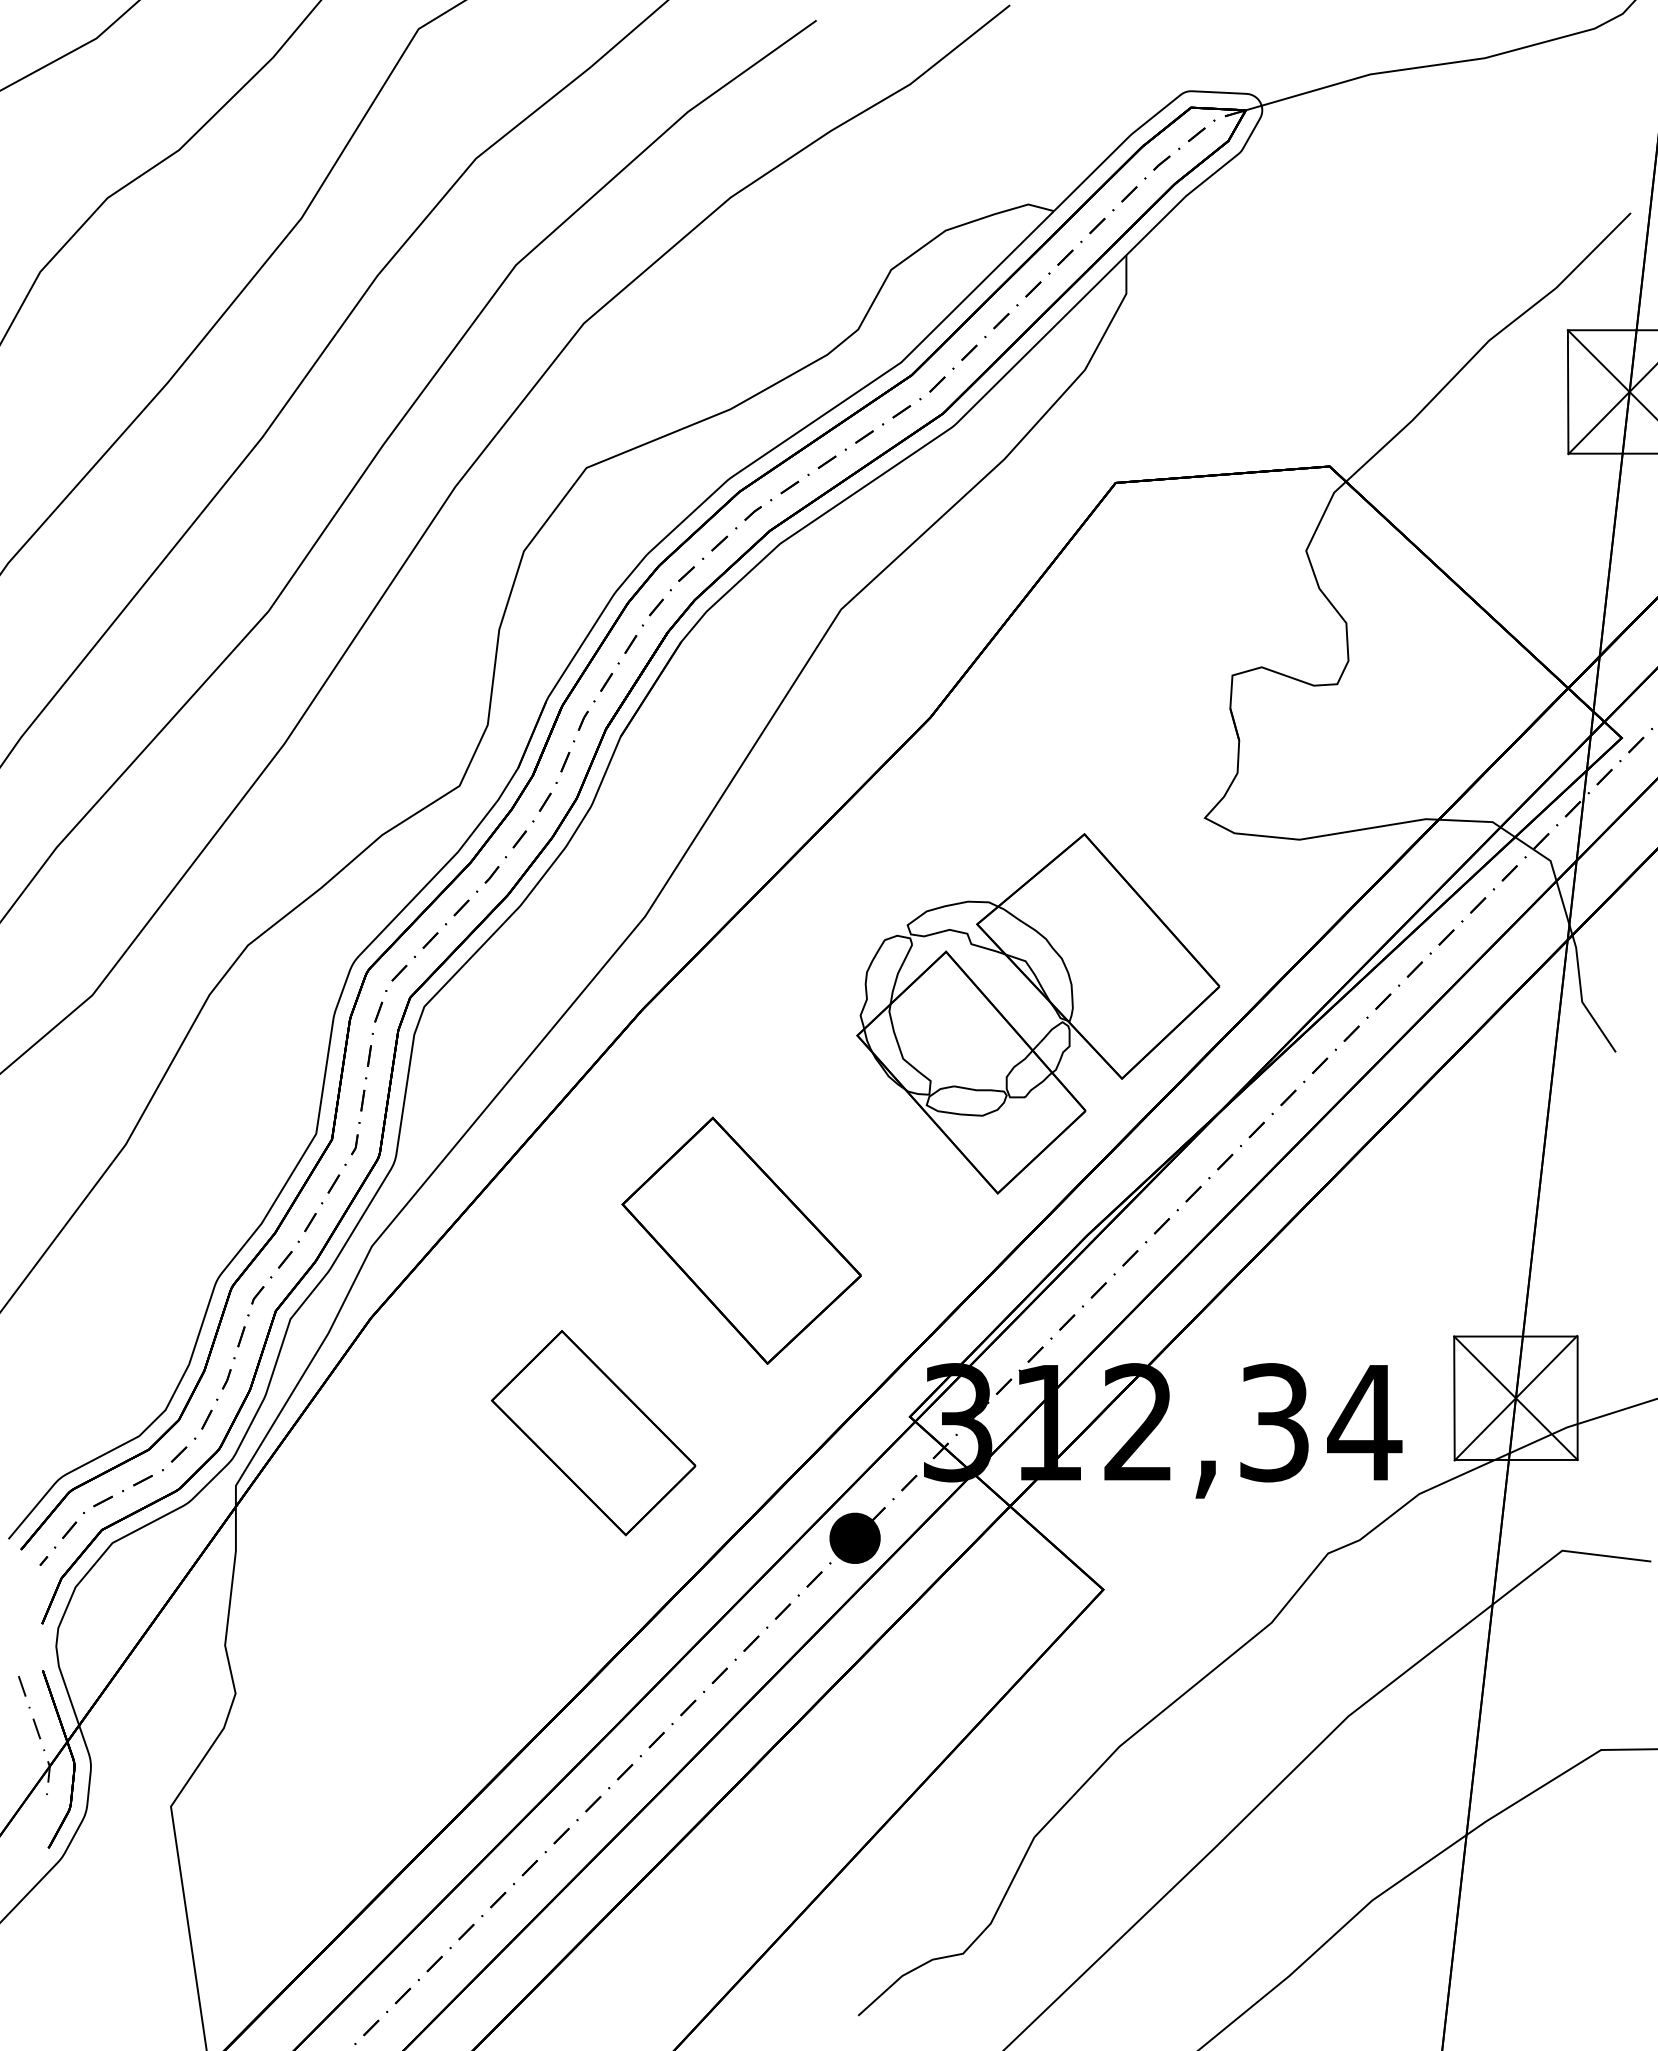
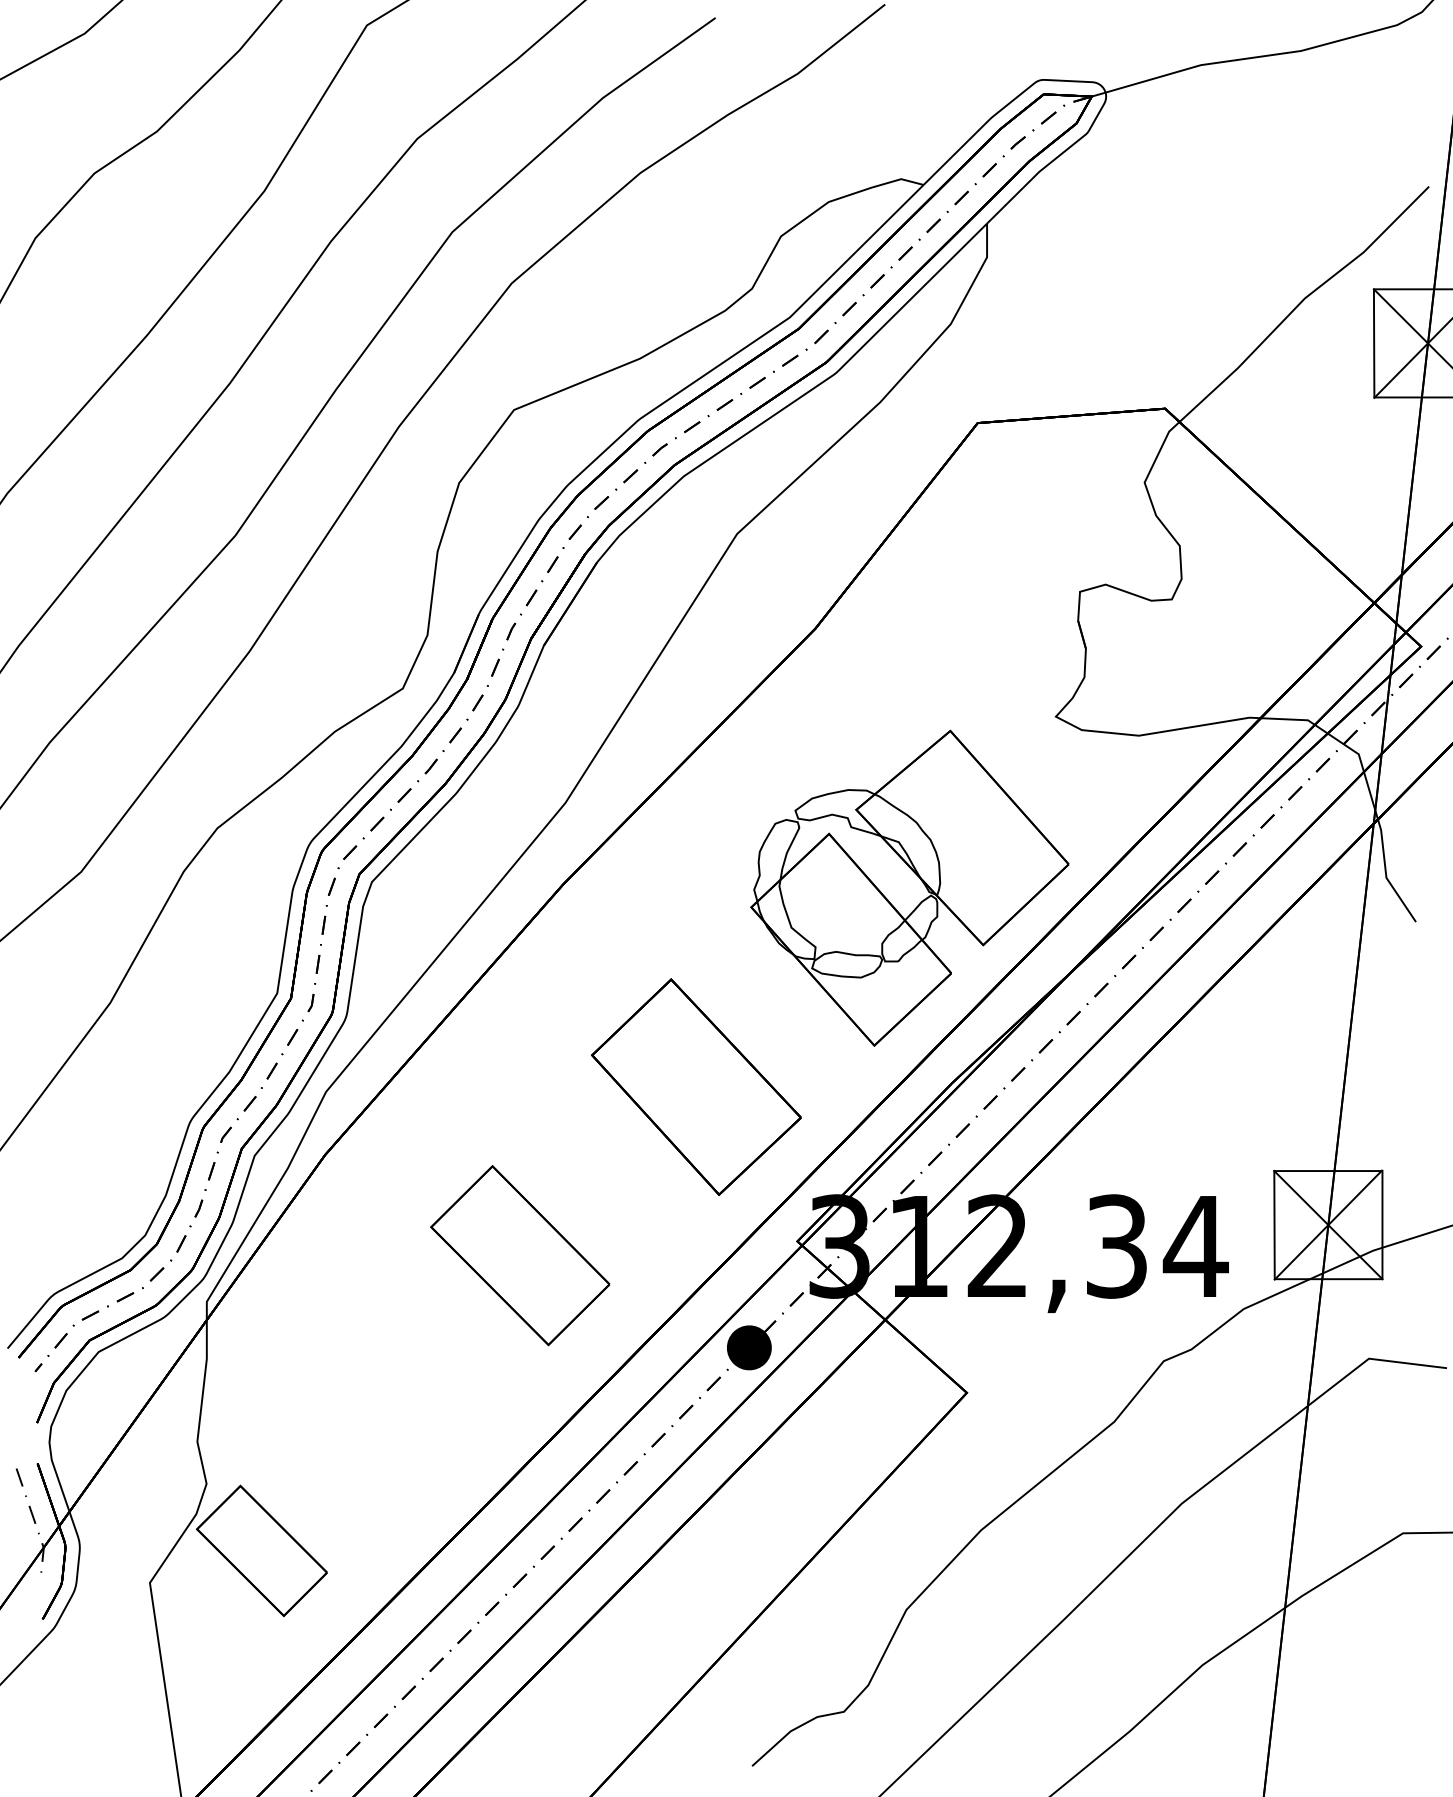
part: (741, 1240) -> (696, 1086), moved
part: (298, 1769) -> (261, 1550), added

